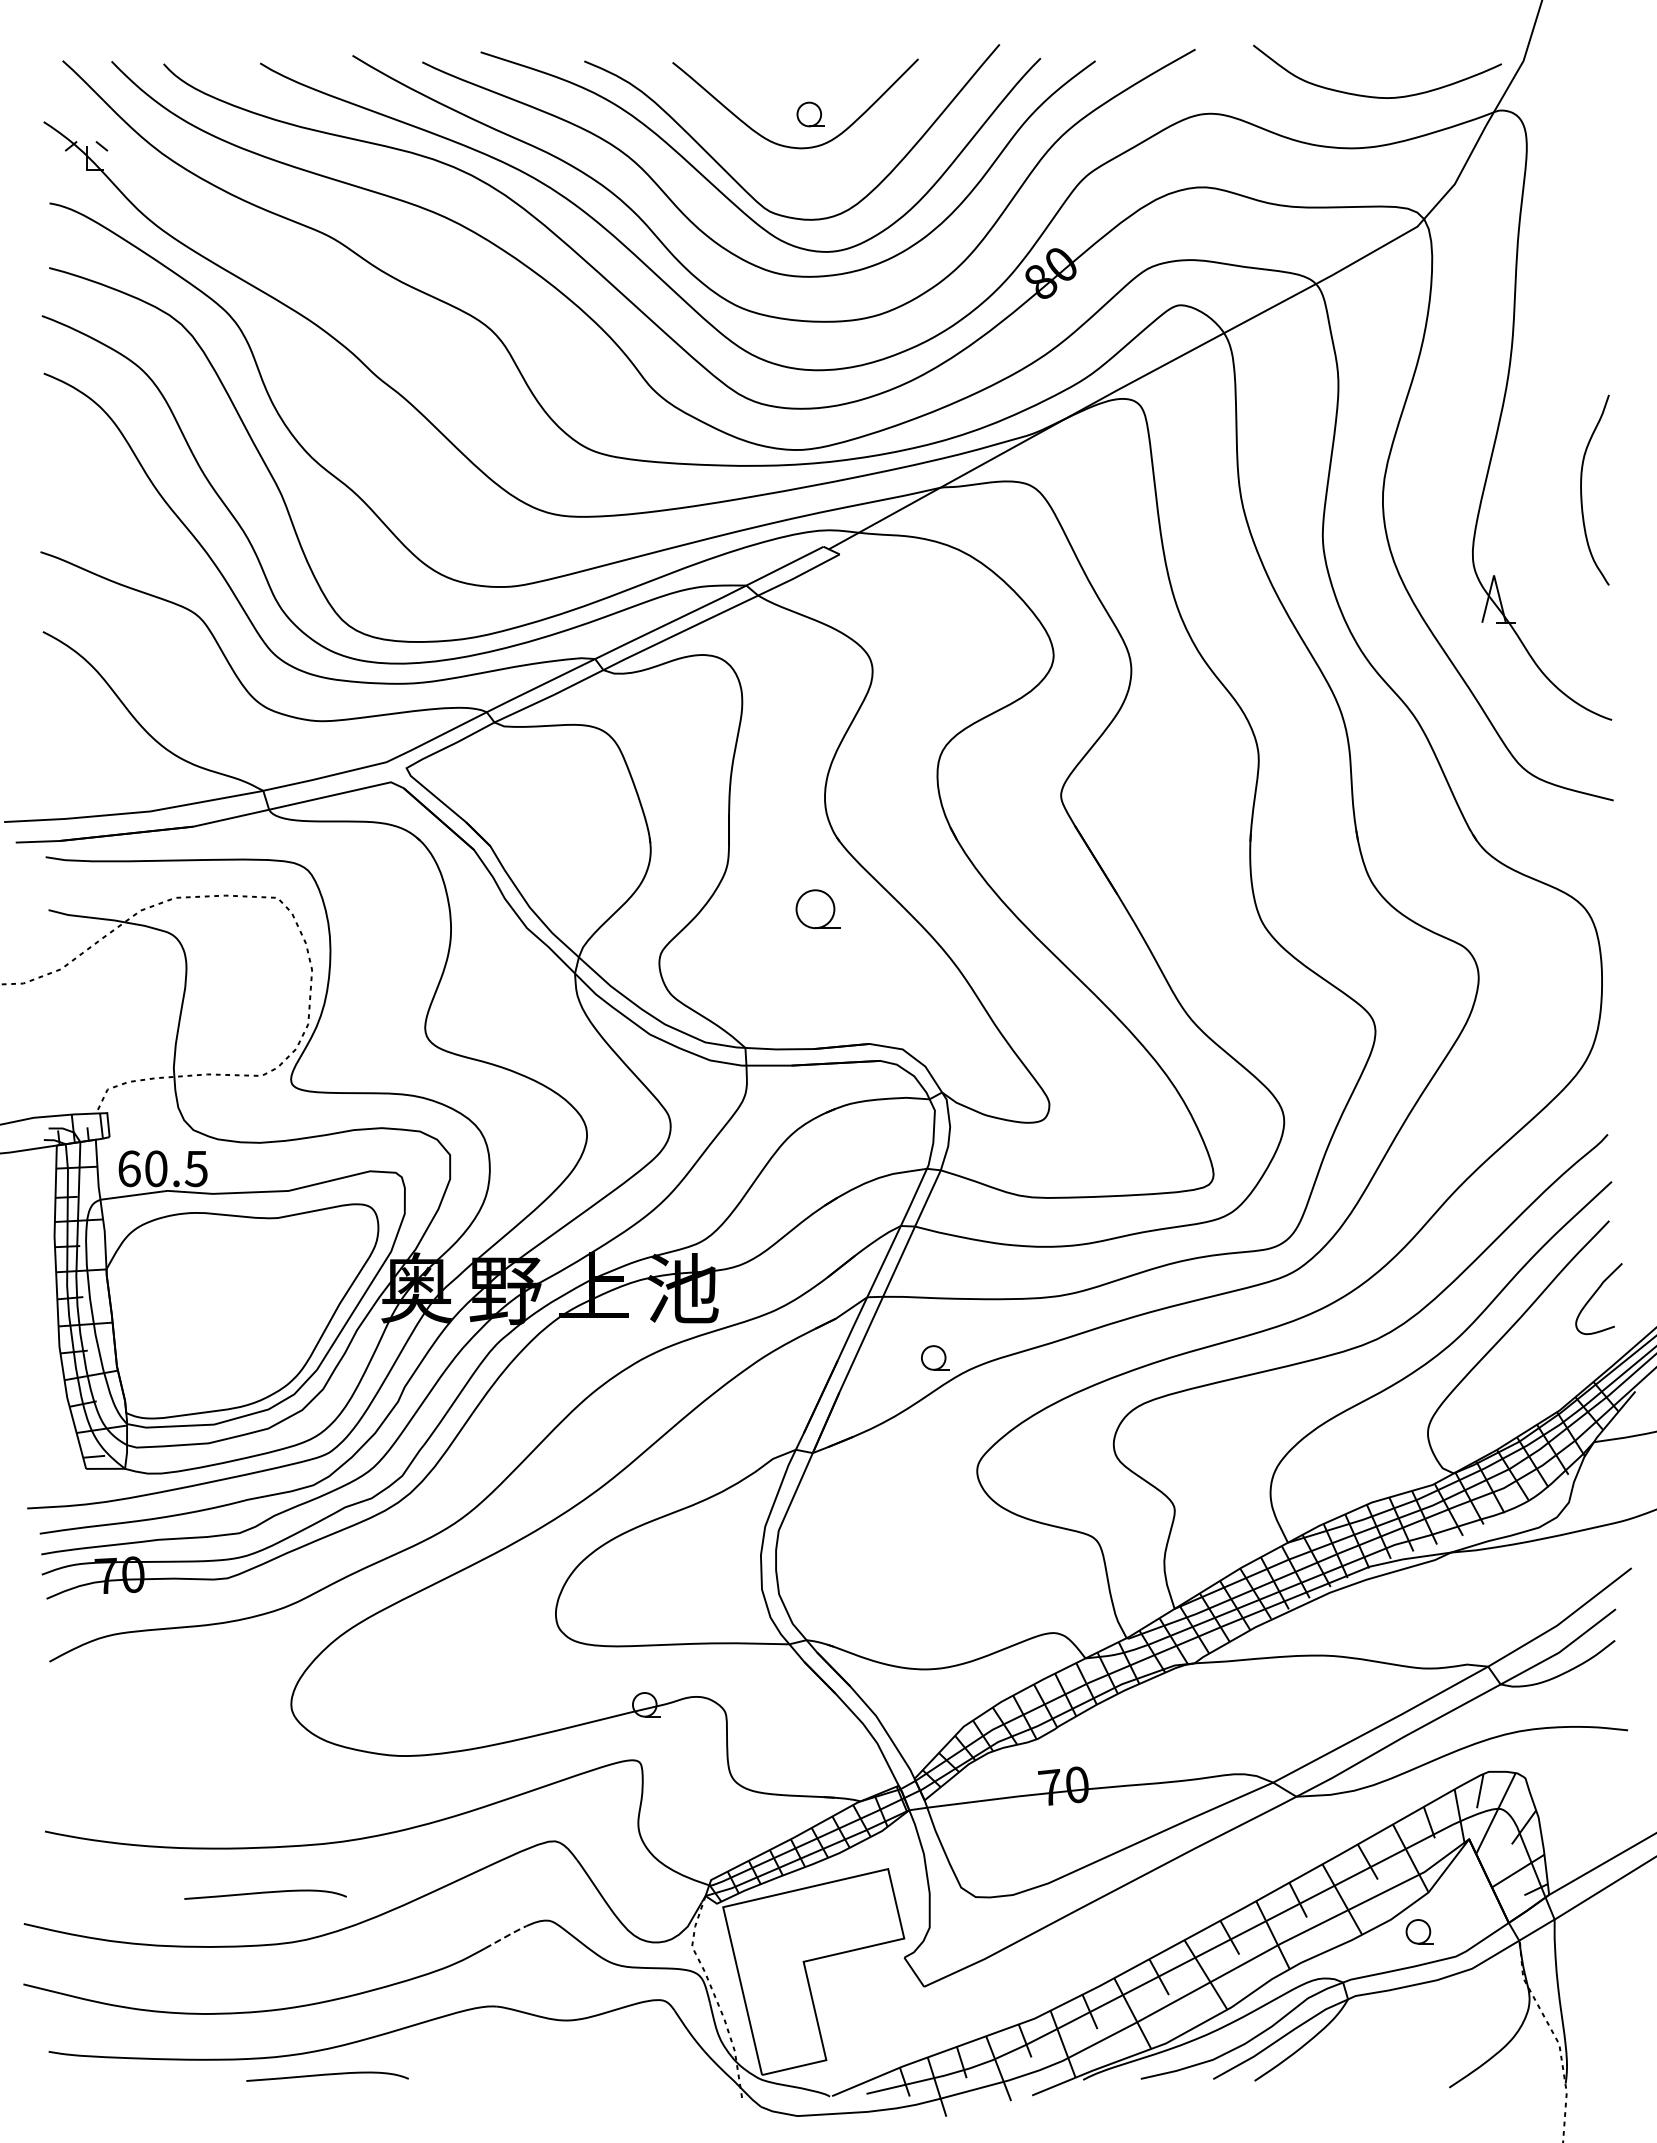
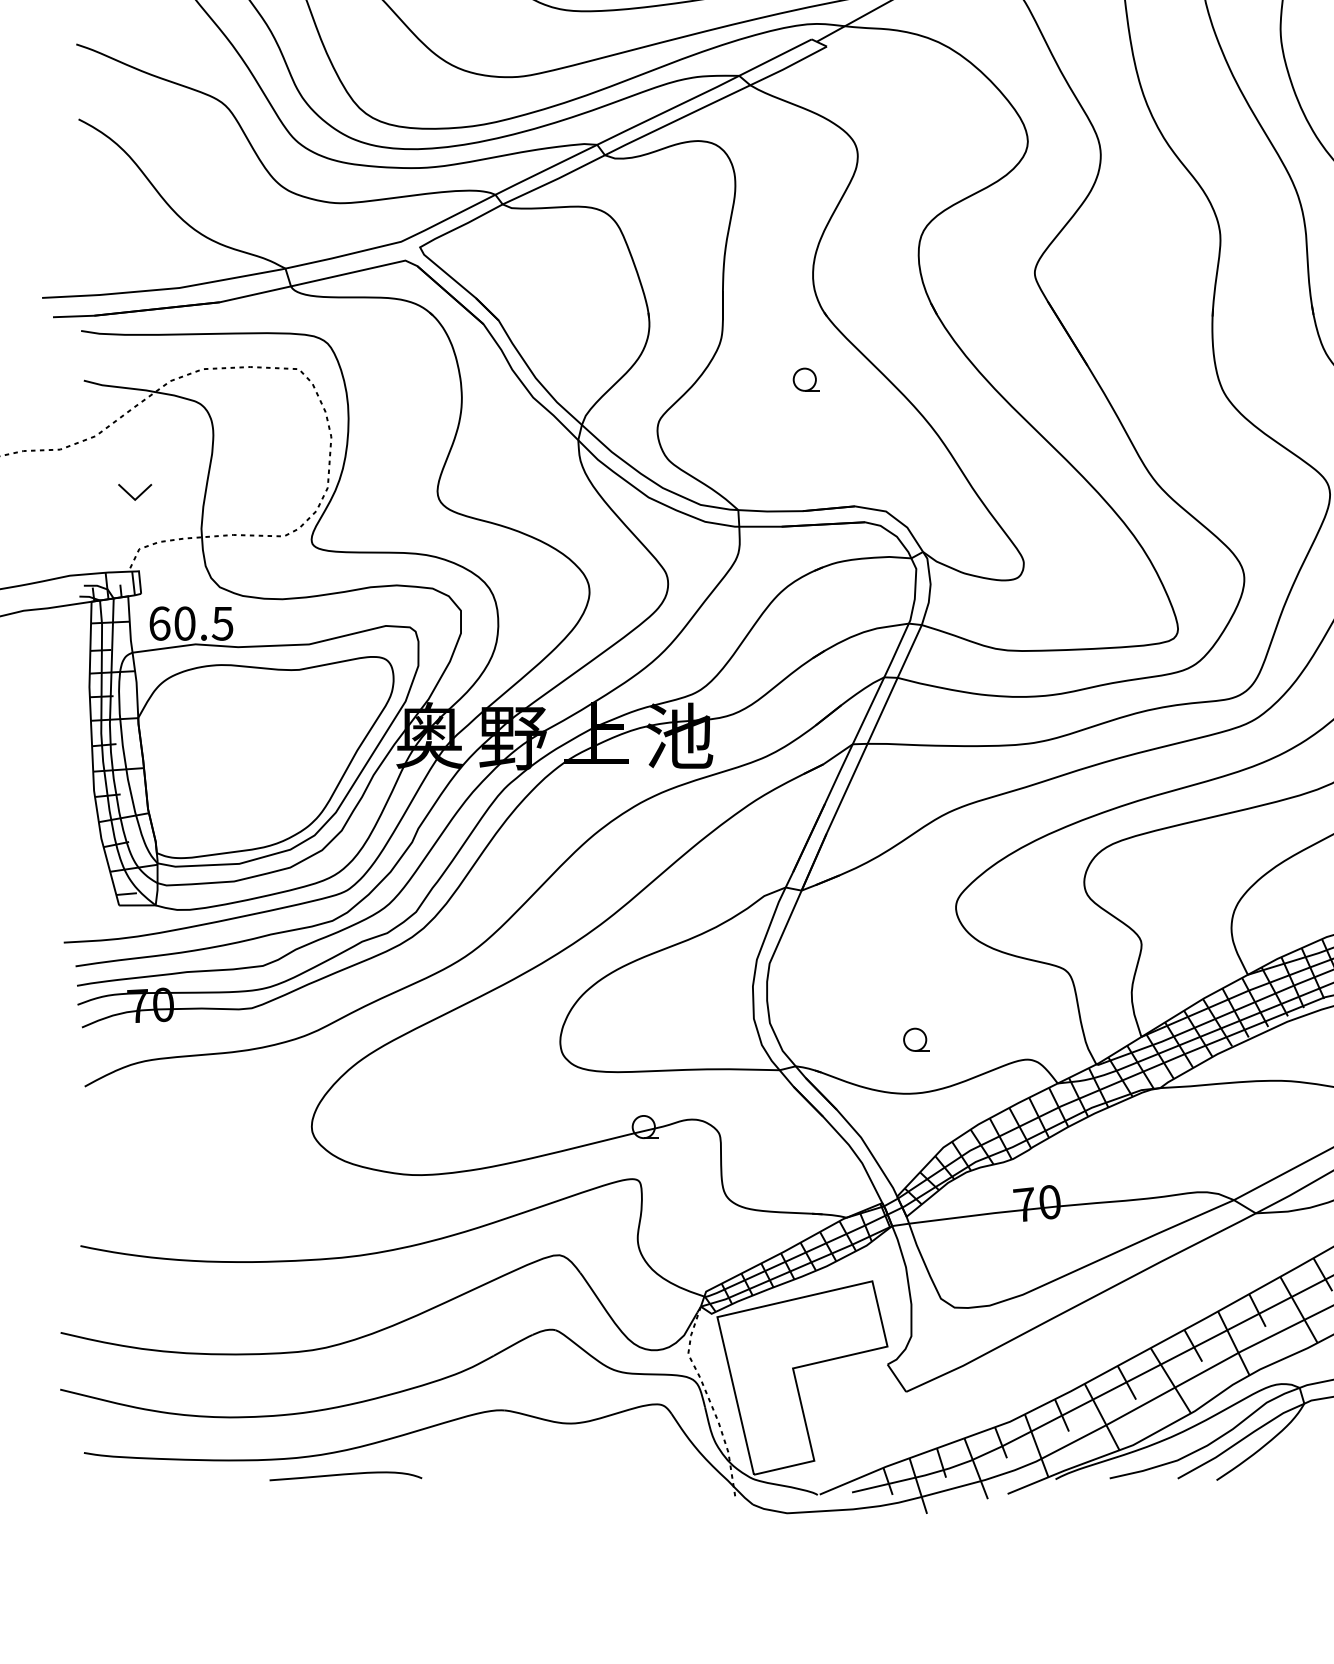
part: (817, 908) -> (806, 379), size x0.62
part: (103, 1029) -> (135, 492), added
part: (935, 1357) -> (916, 1039), moved
curve: (265, 1893) -> (287, 1304), removed
line: (507, 1935) -> (514, 1343), dashed -> solid

